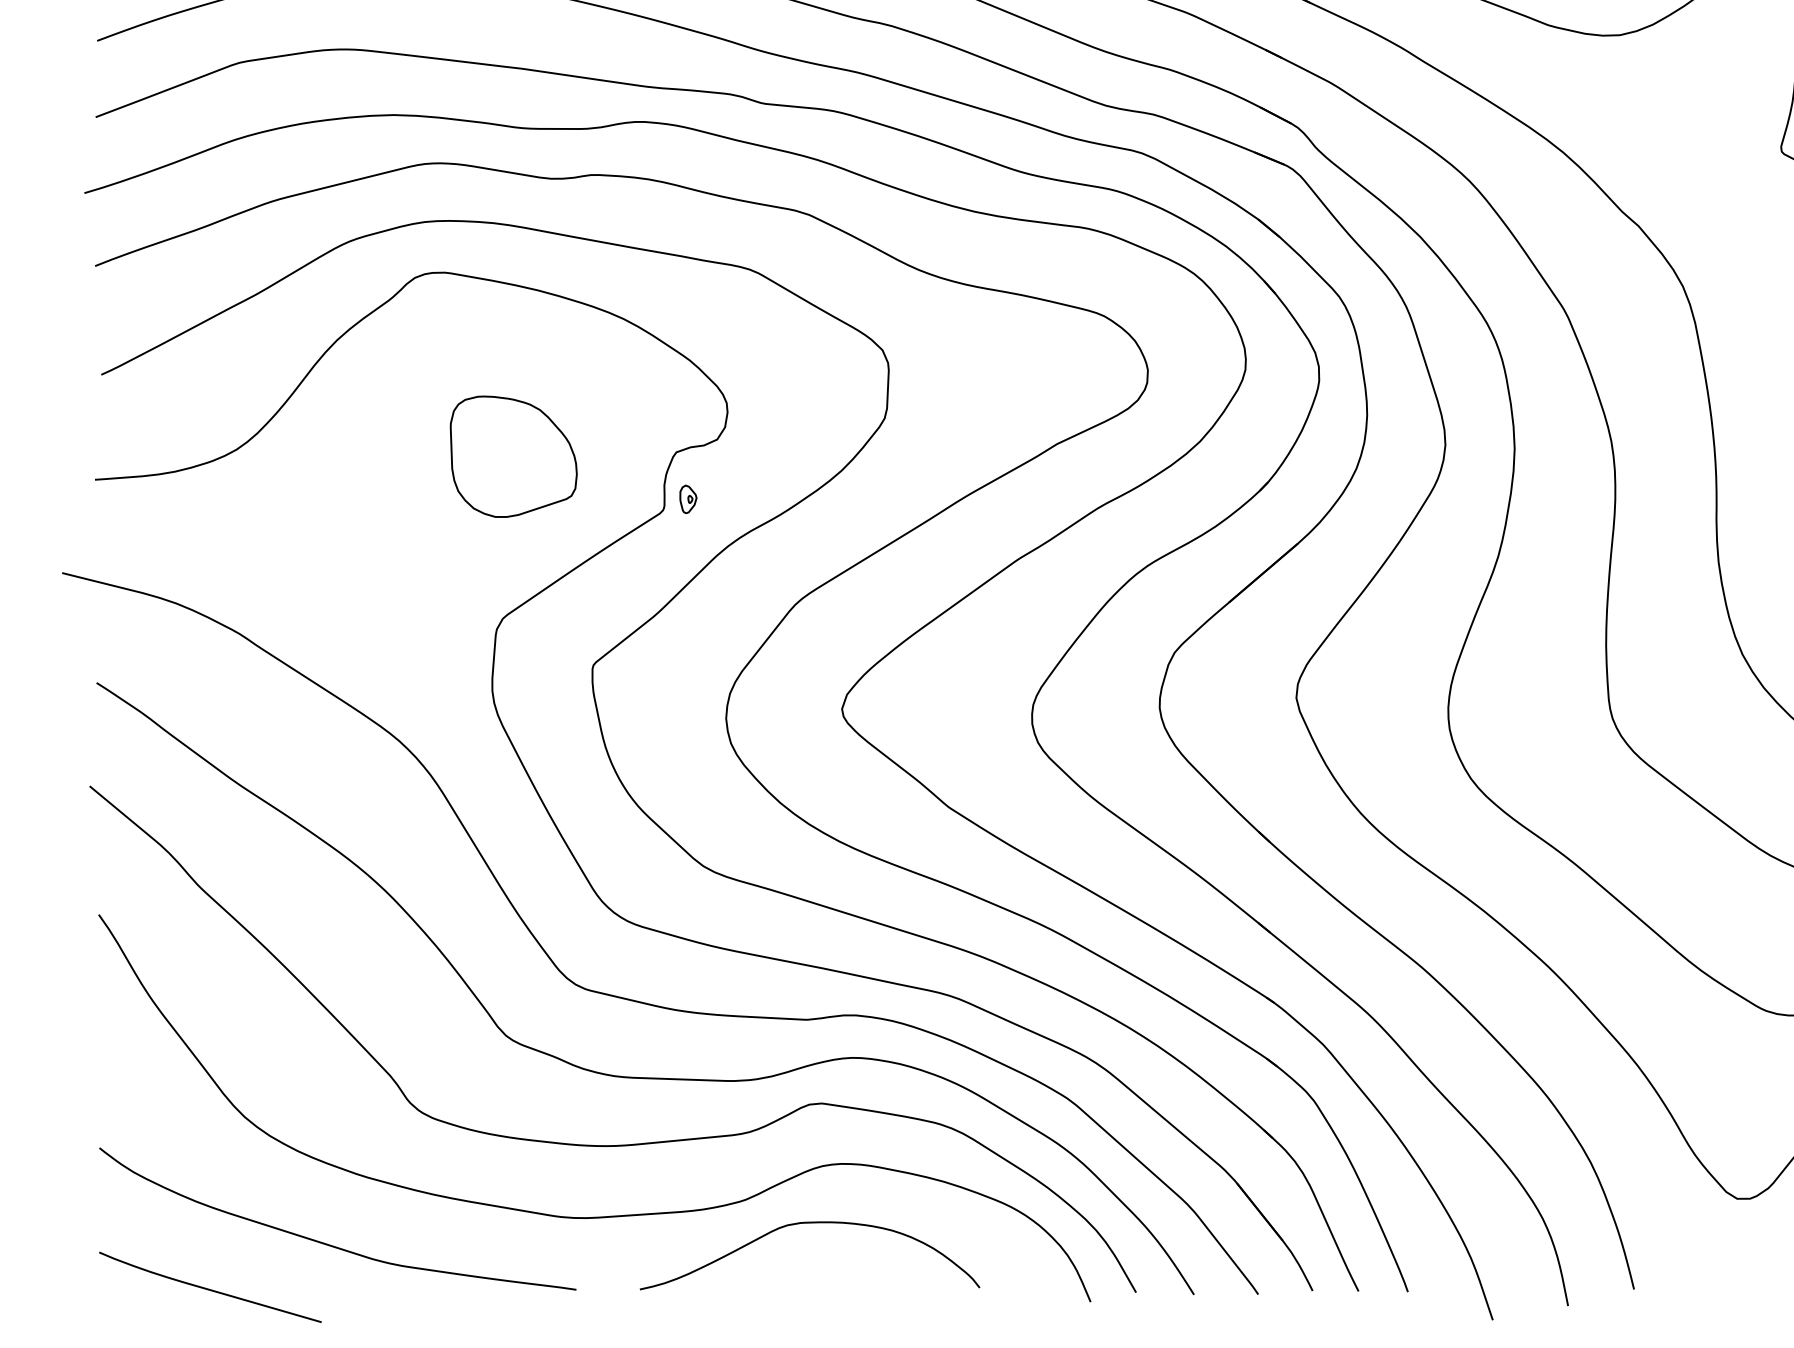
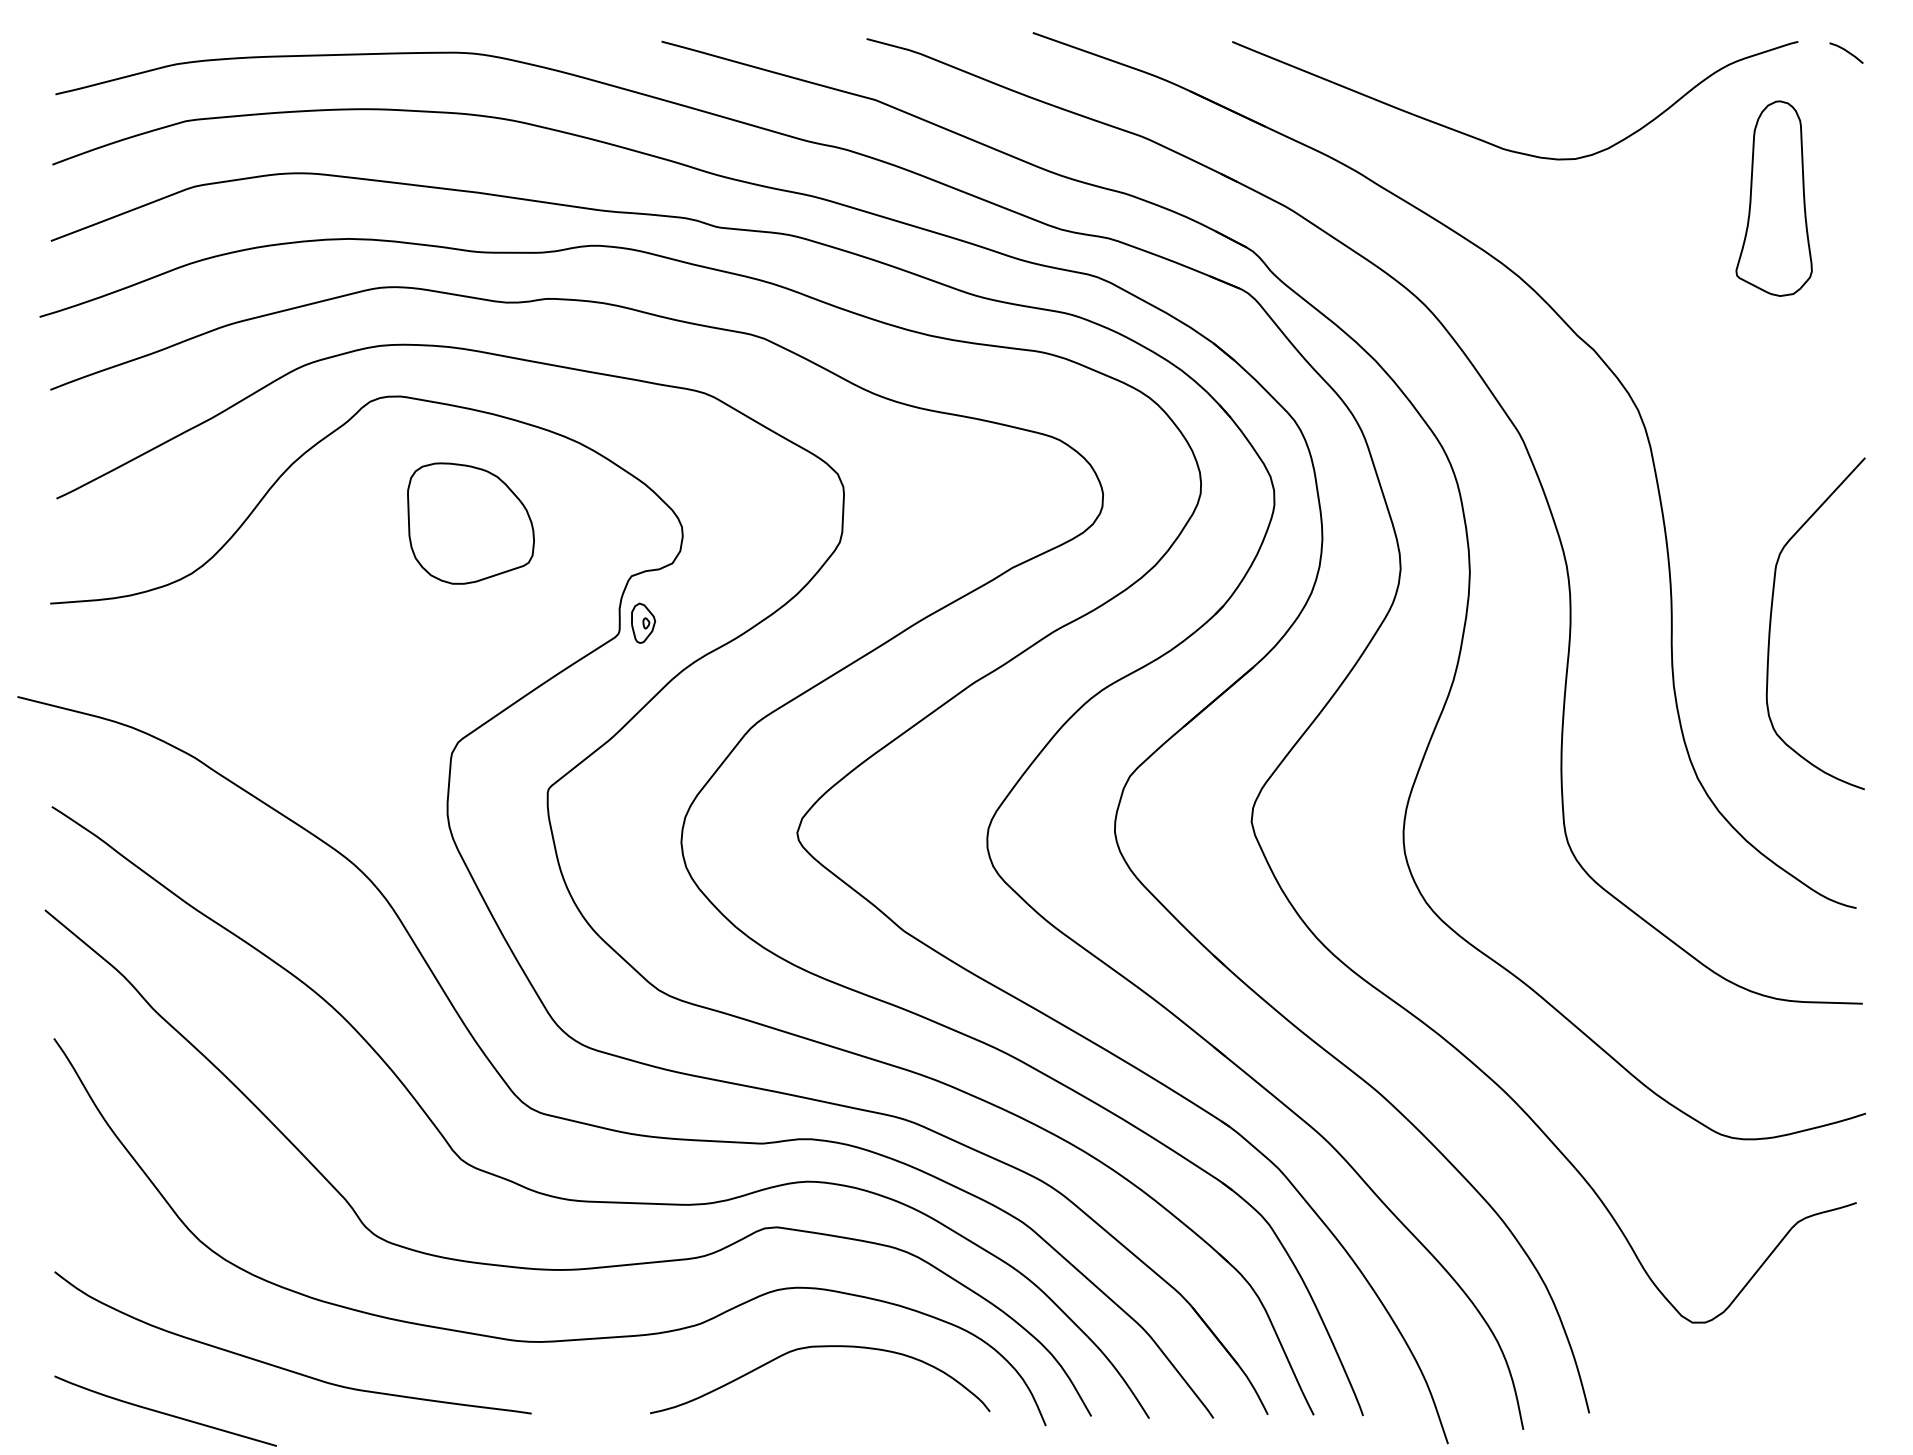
part: (513, 456) -> (470, 523), moved
part: (688, 498) -> (643, 622), size x1.43
curve: (810, 1223) -> (820, 1347), moved

